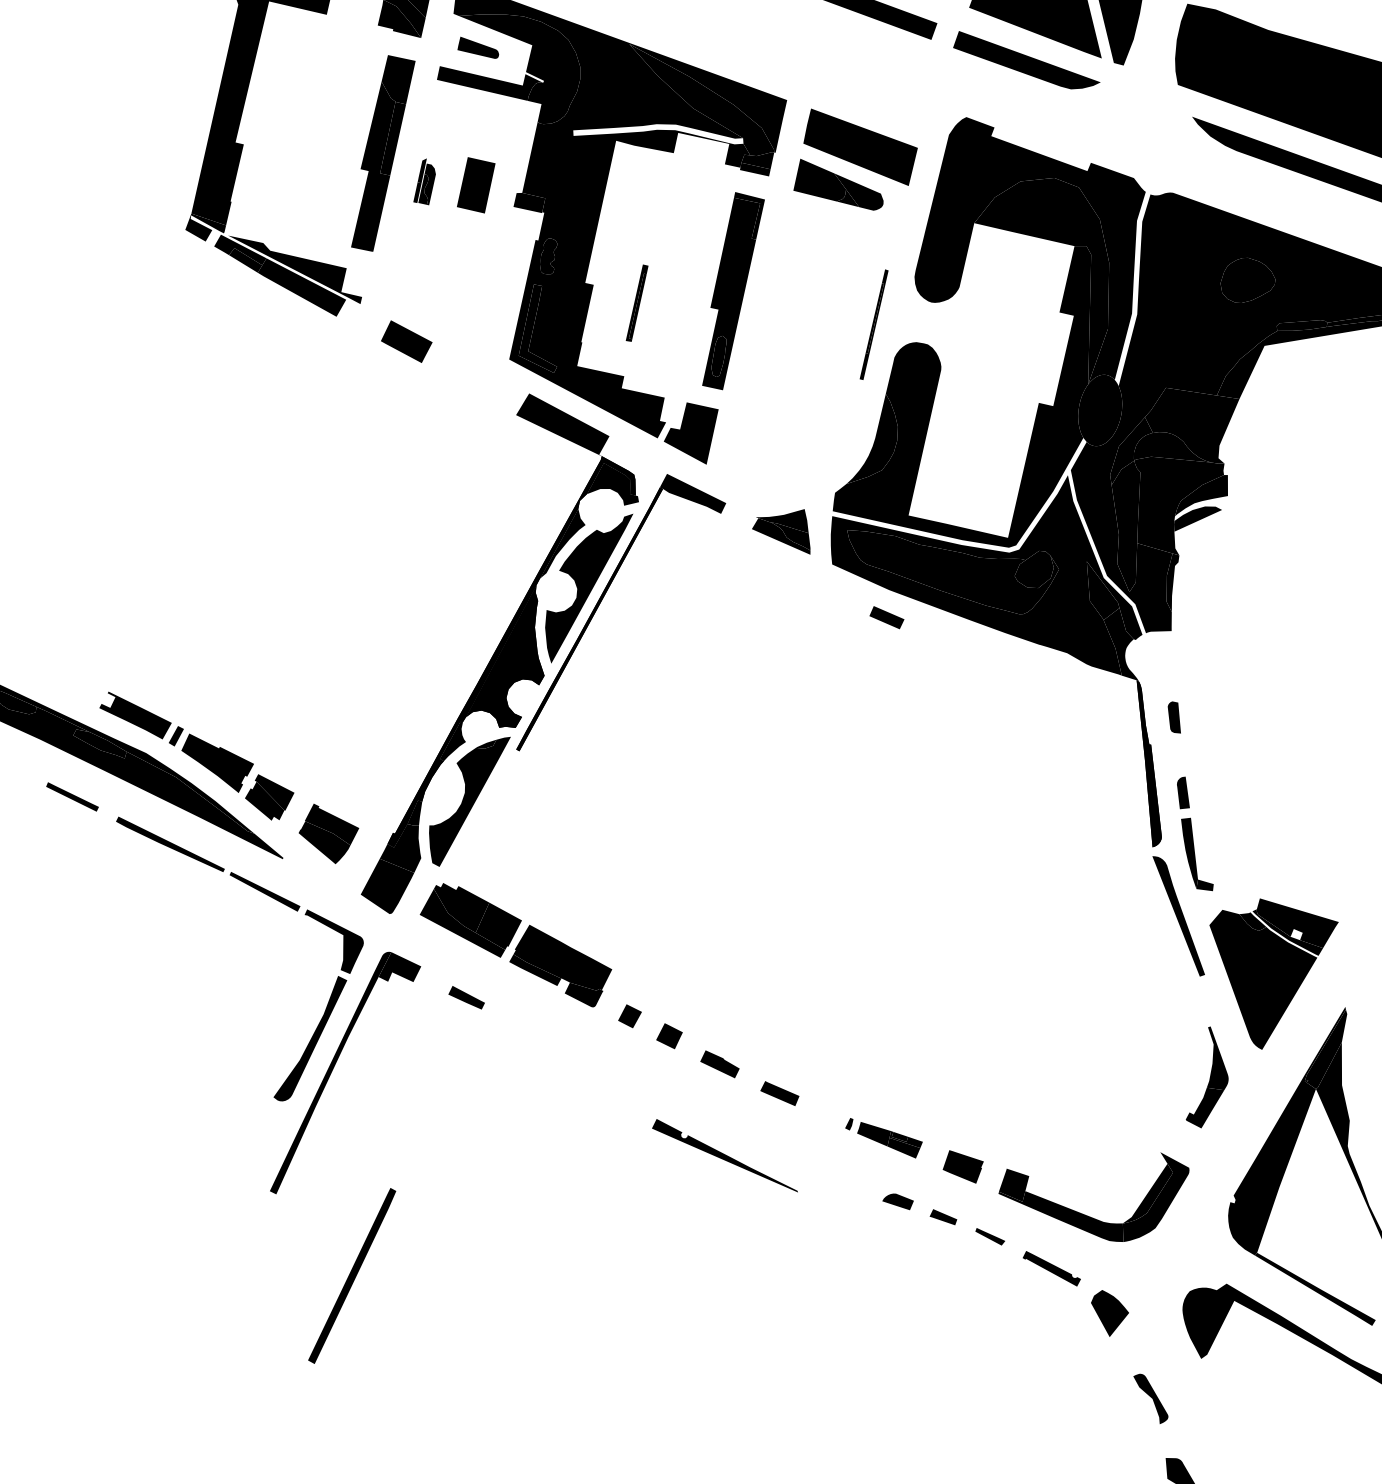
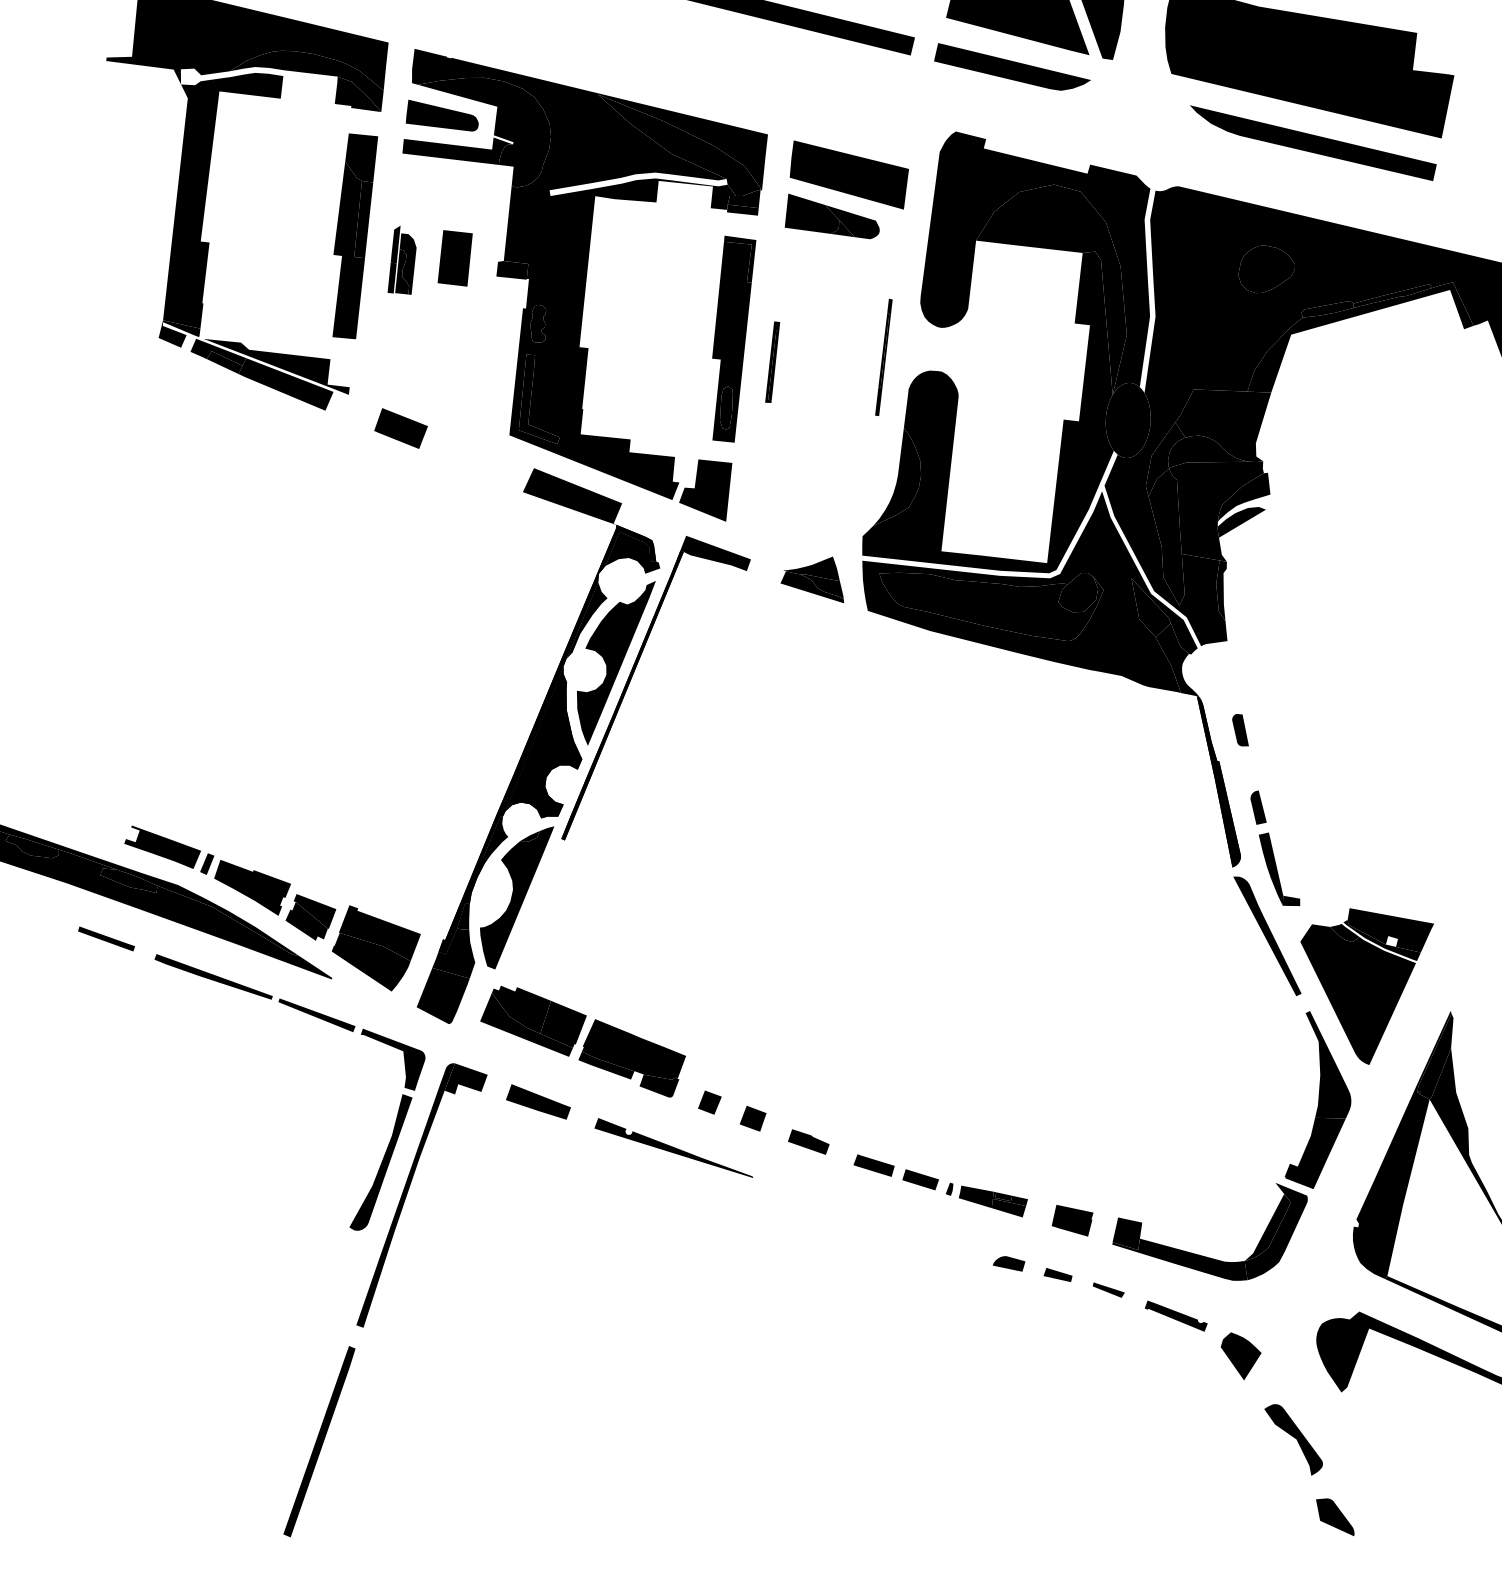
part: (478, 47) -> (441, 115), size x1.67
part: (424, 181) -> (401, 260), size x1.43
part: (637, 302) -> (772, 361), moved
part: (886, 617) -> (920, 1179), moved
part: (328, 834) -> (376, 948), size x1.43
part: (466, 997) -> (538, 1101), size x1.67
part: (1209, 1077) -> (1317, 1099), size x1.67
part: (725, 1154) -> (673, 1147), moved
part: (352, 1275) -> (319, 1441), moved
part: (1150, 1398) -> (1293, 1439), size x1.43

